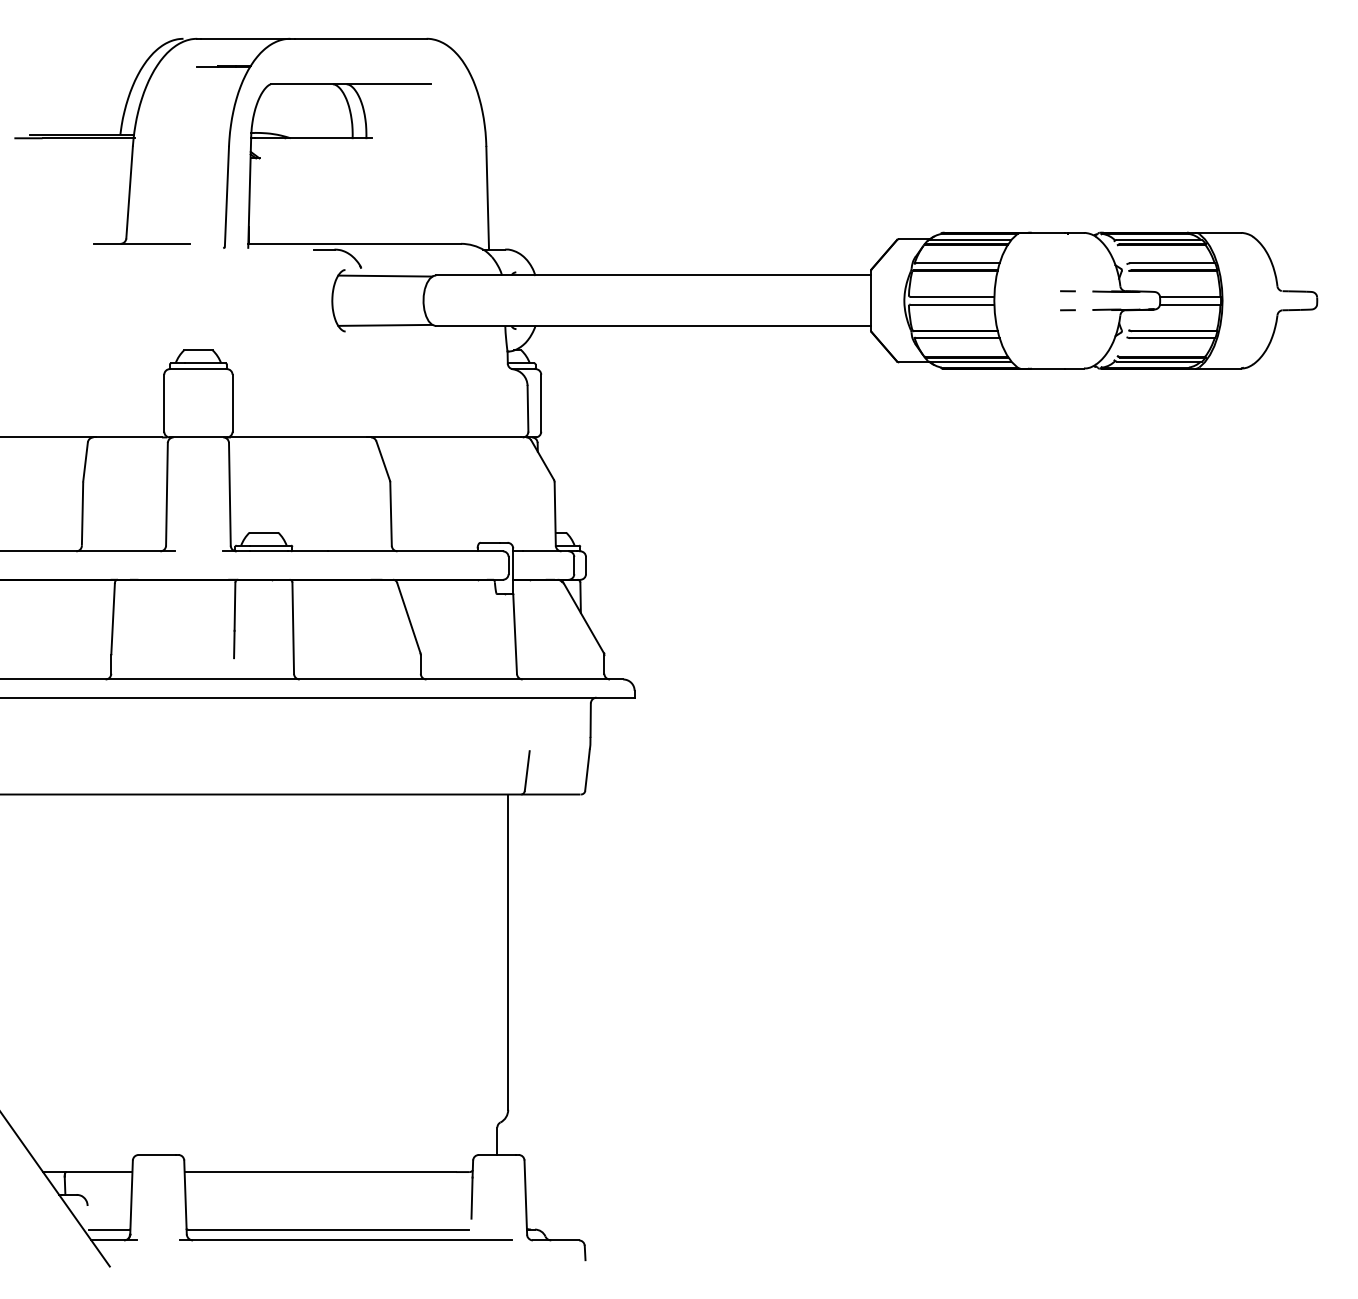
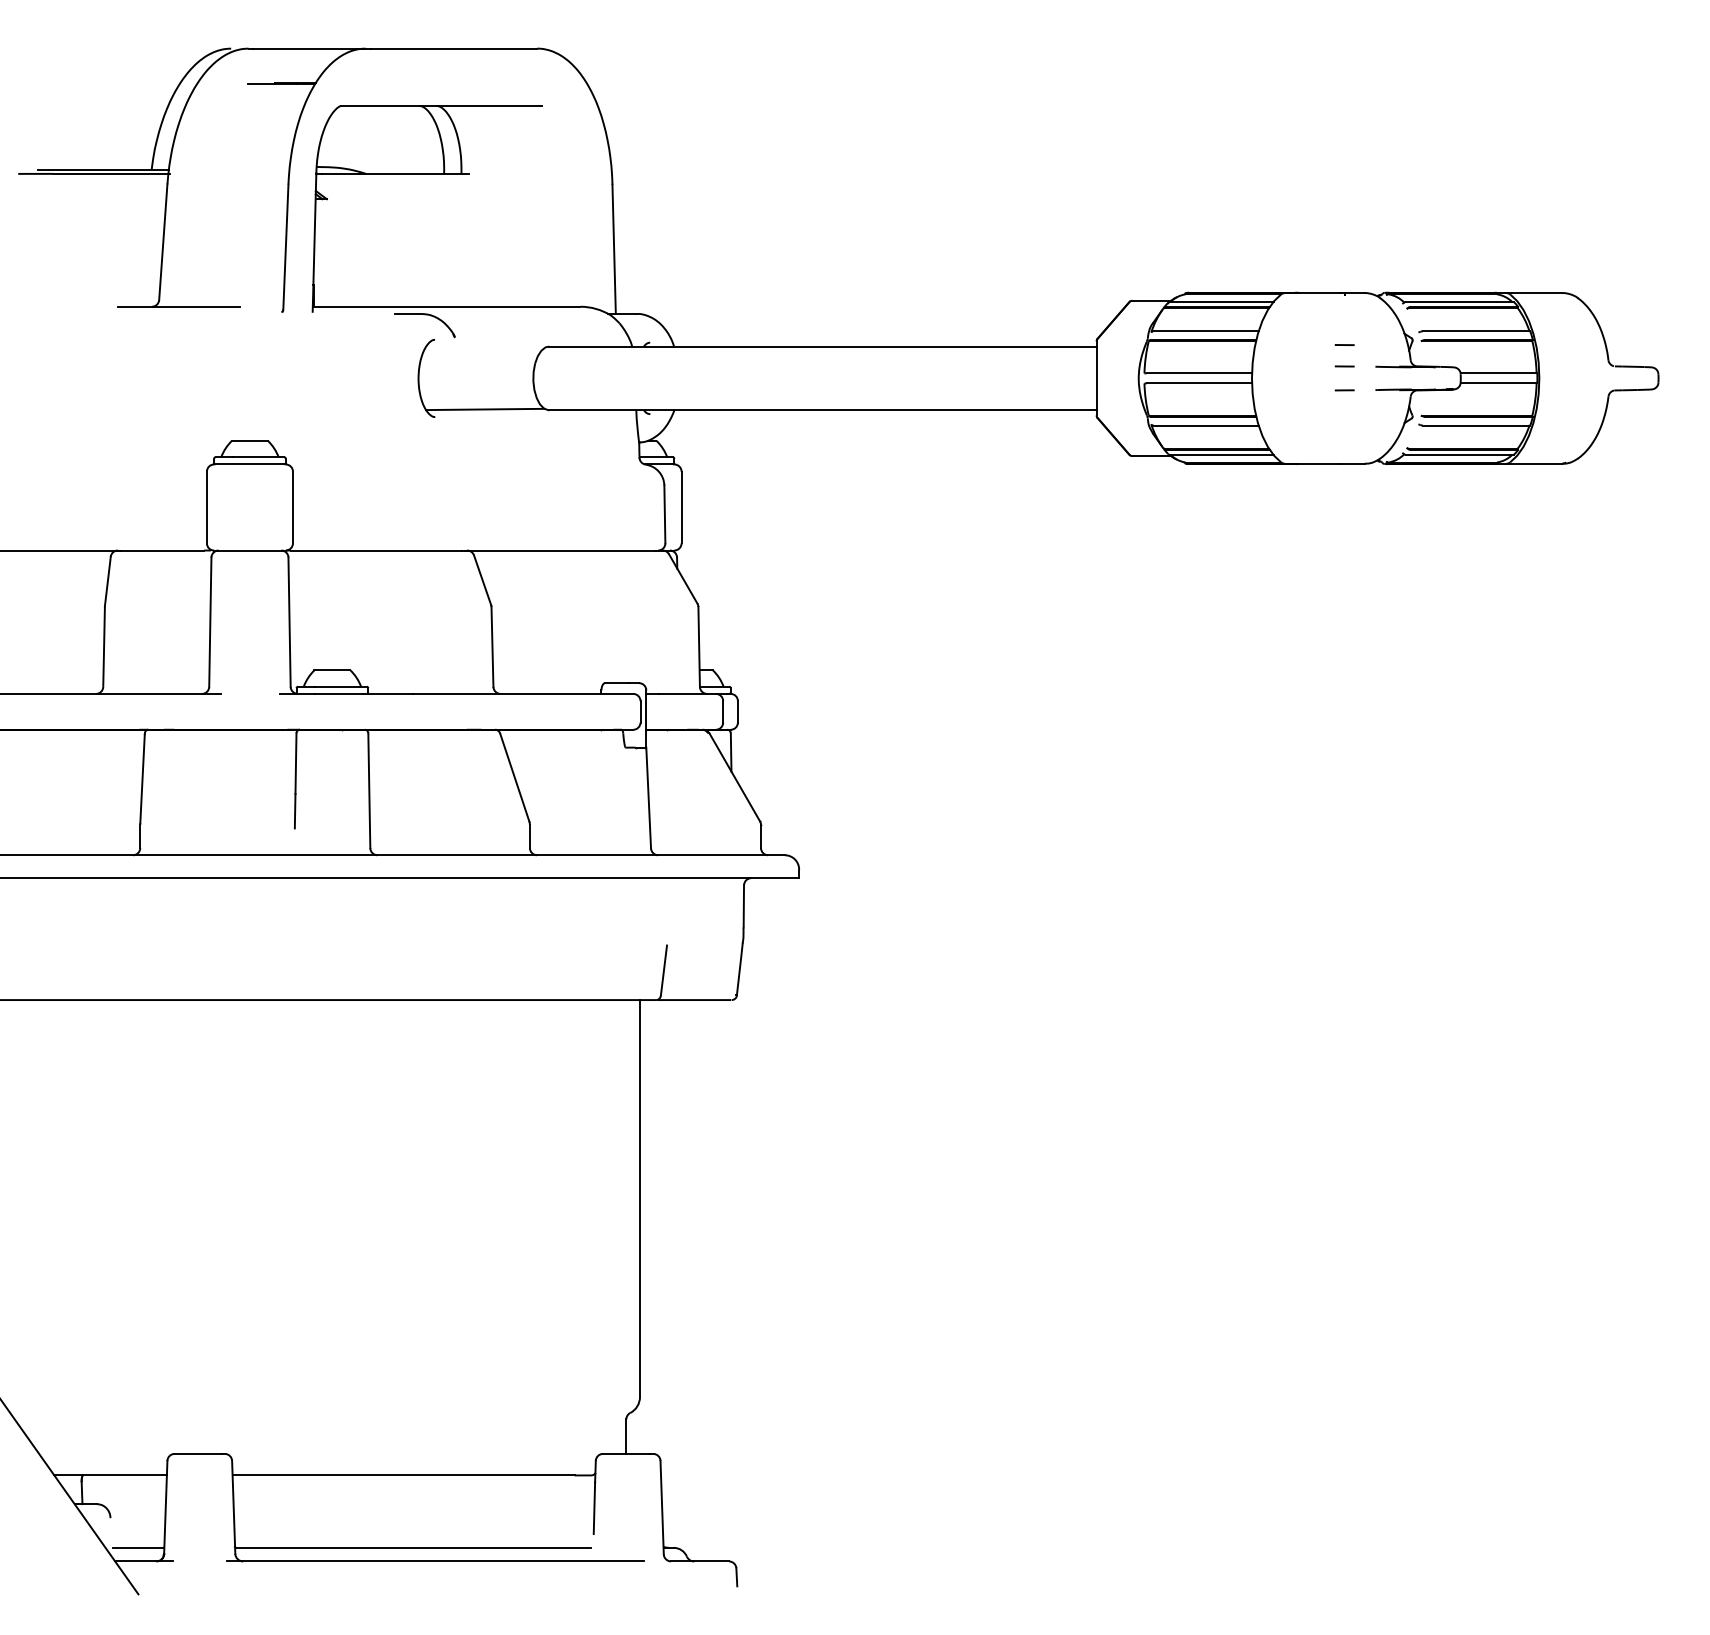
line: (1067, 274) -> (1344, 345), added
line: (385, 275) -> (485, 346), removed

